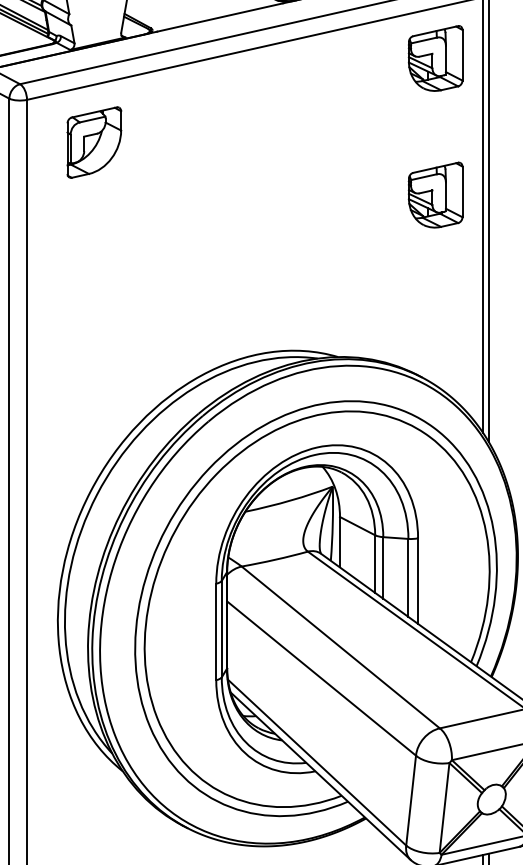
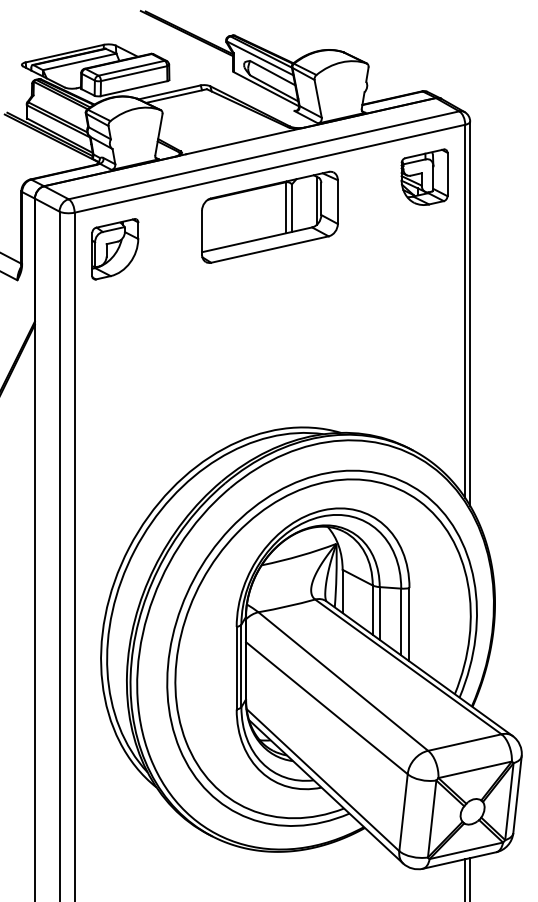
part: (254, 104) -> (269, 216), added
part: (94, 142) -> (115, 249), moved
part: (435, 194) -> (424, 293), removed

